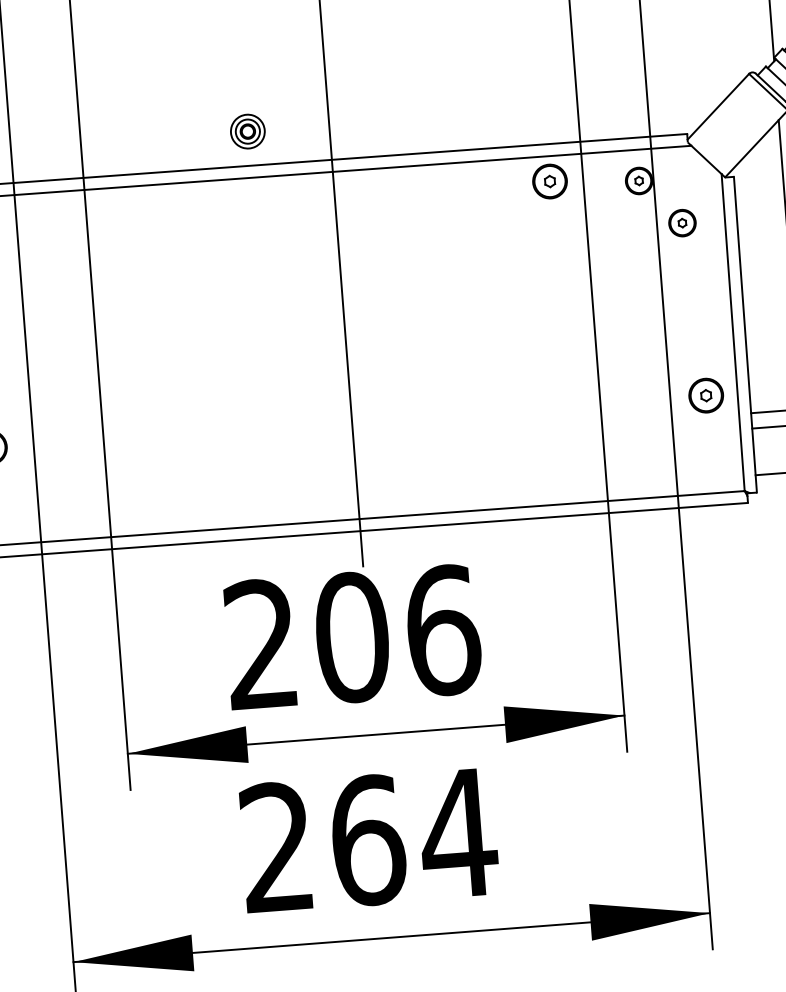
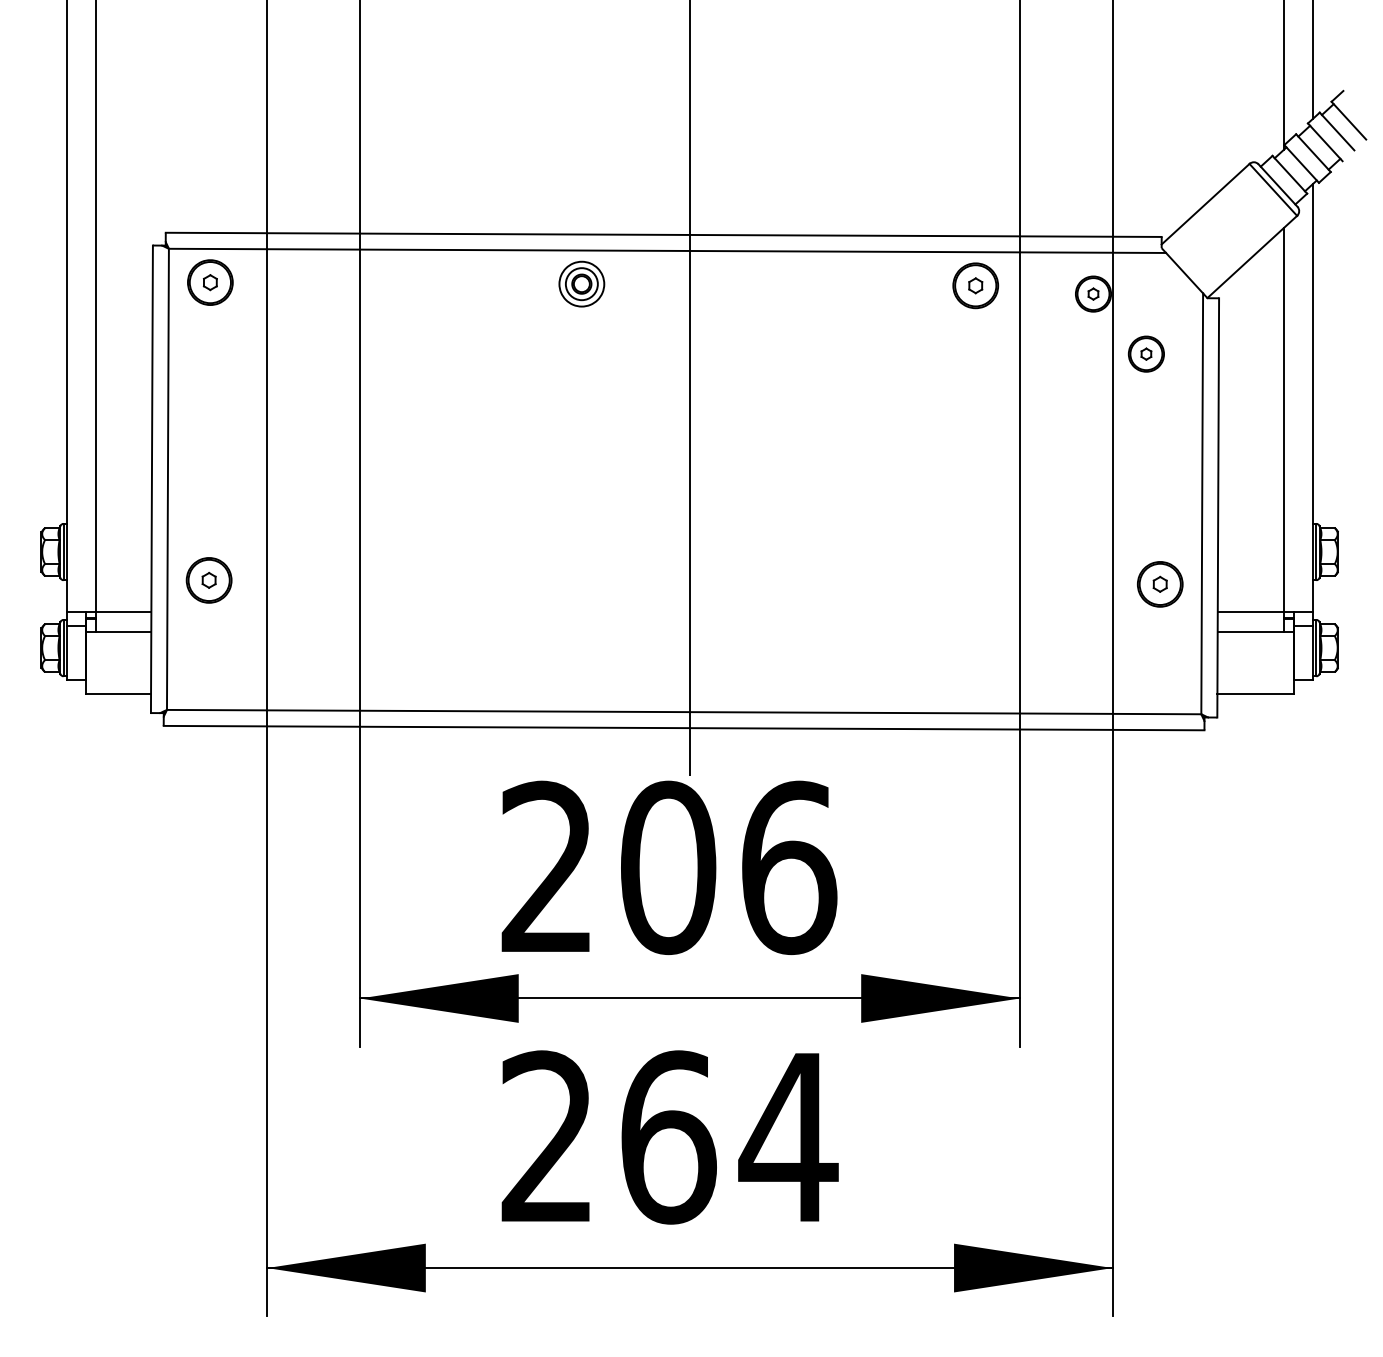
part: (247, 131) -> (581, 283), moved

